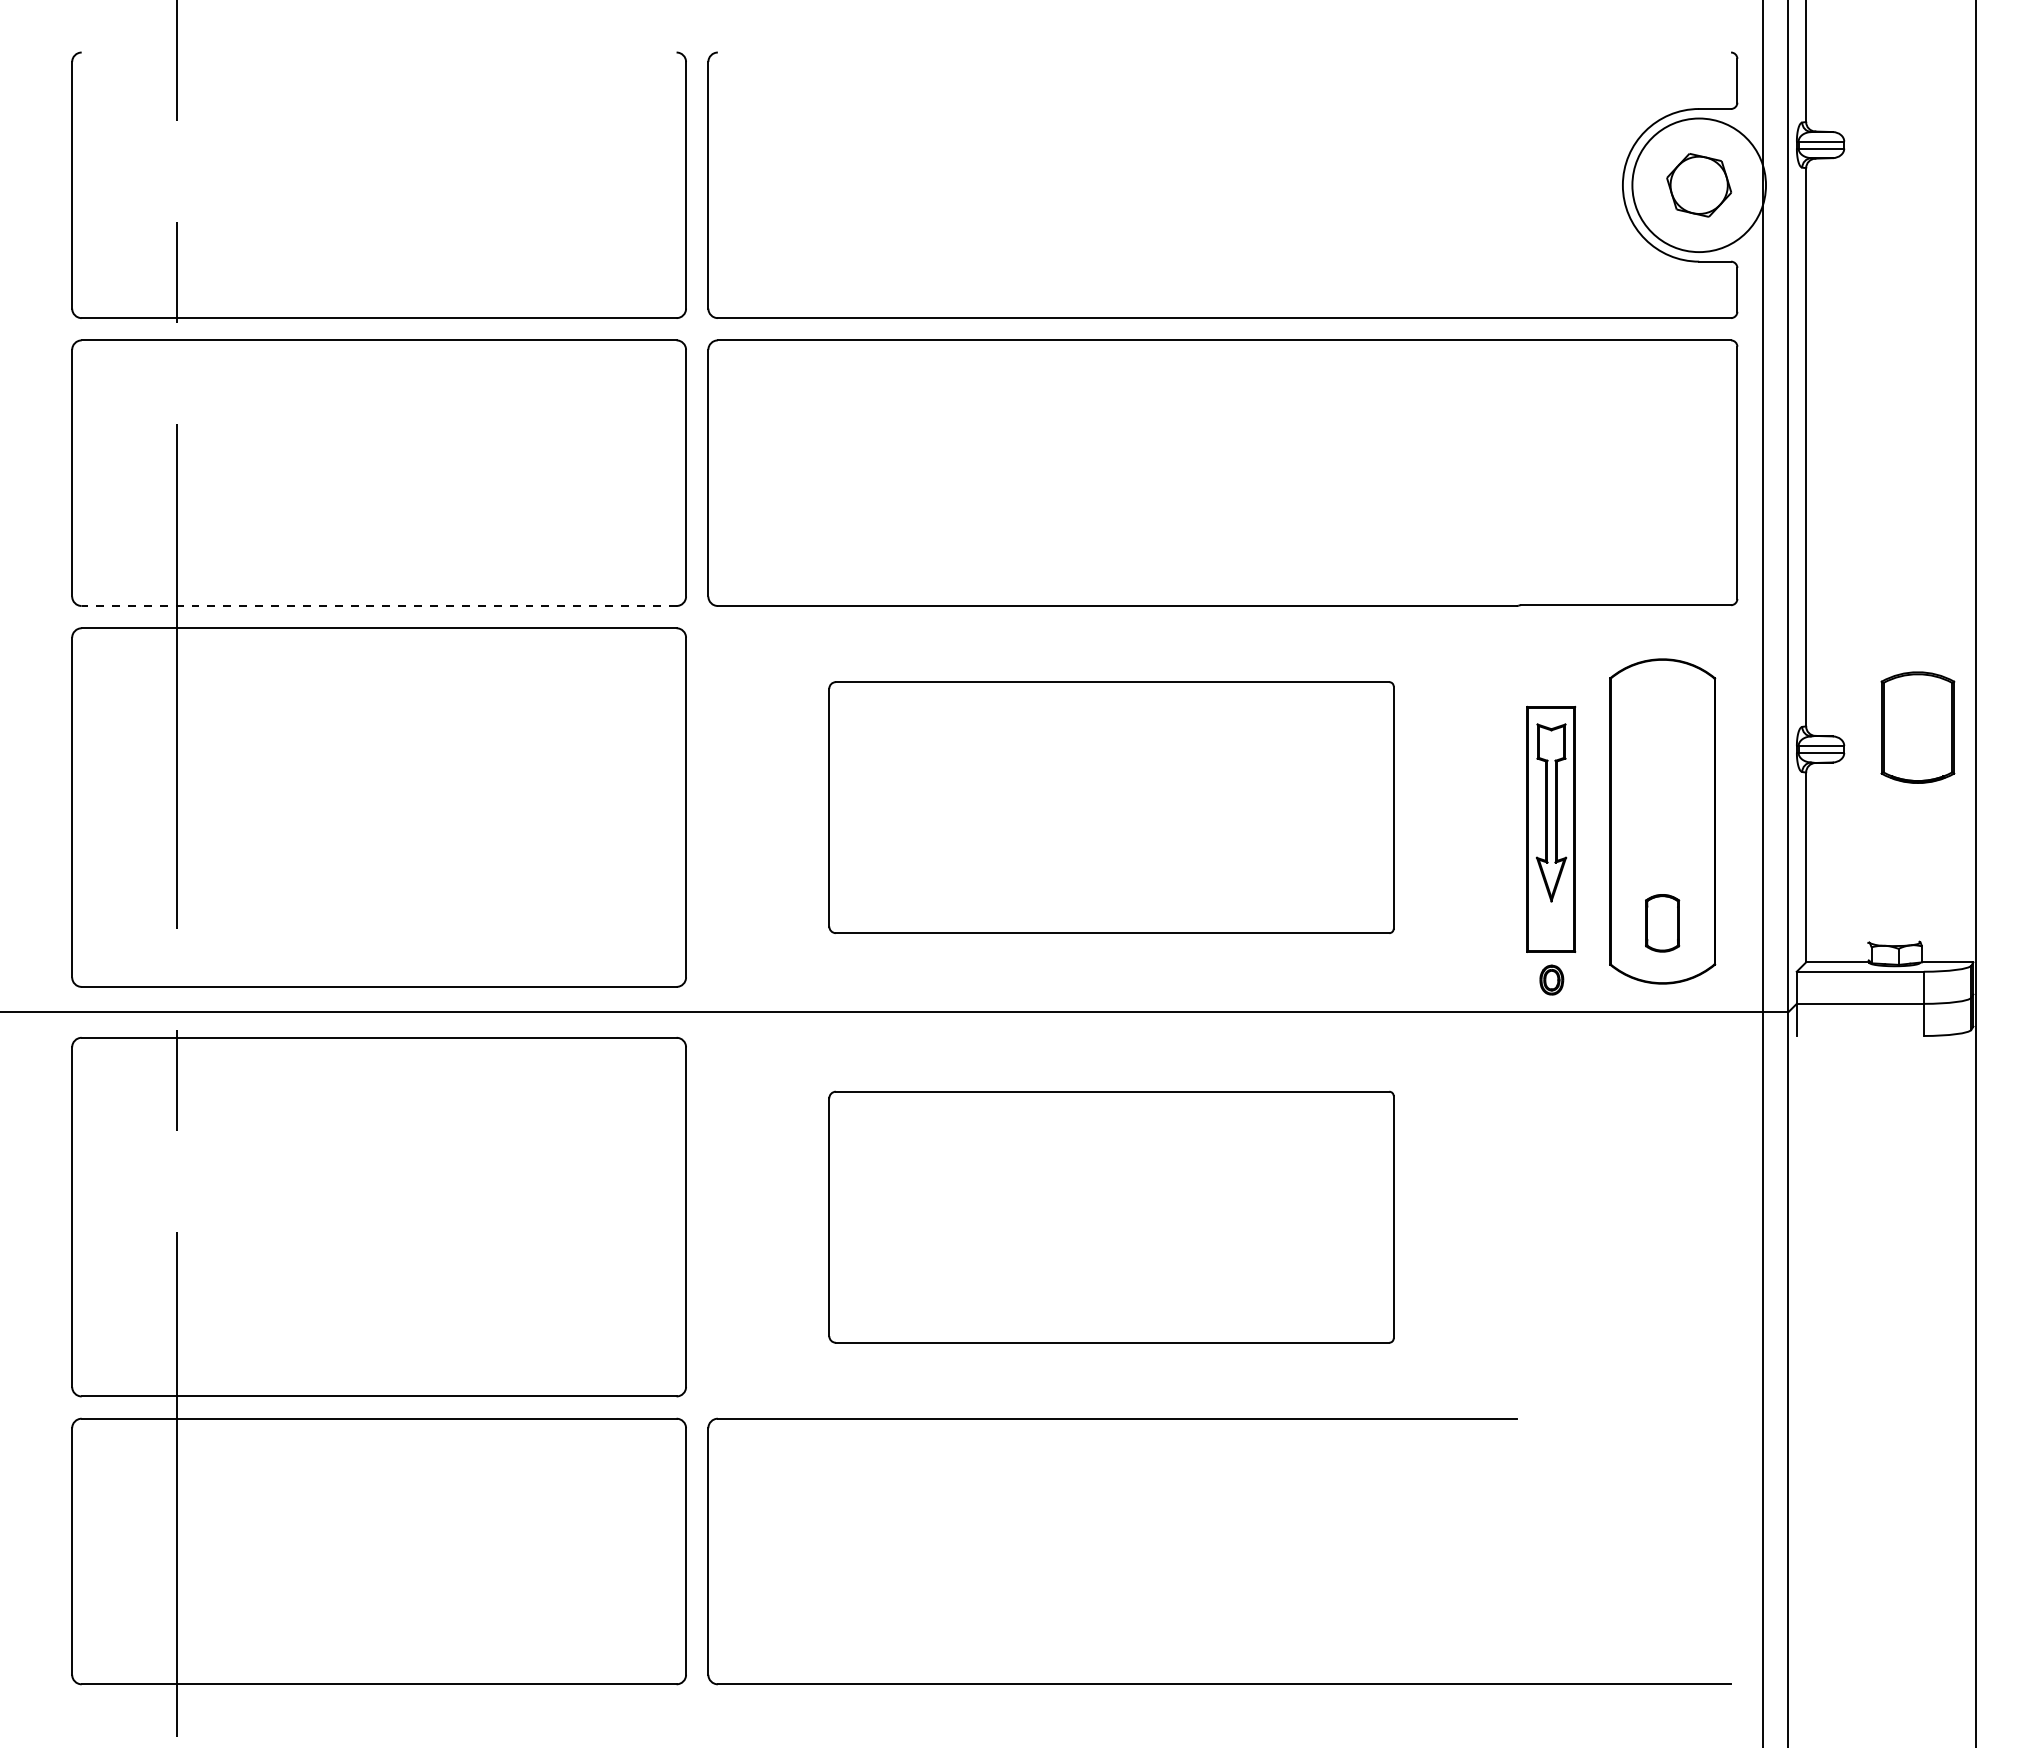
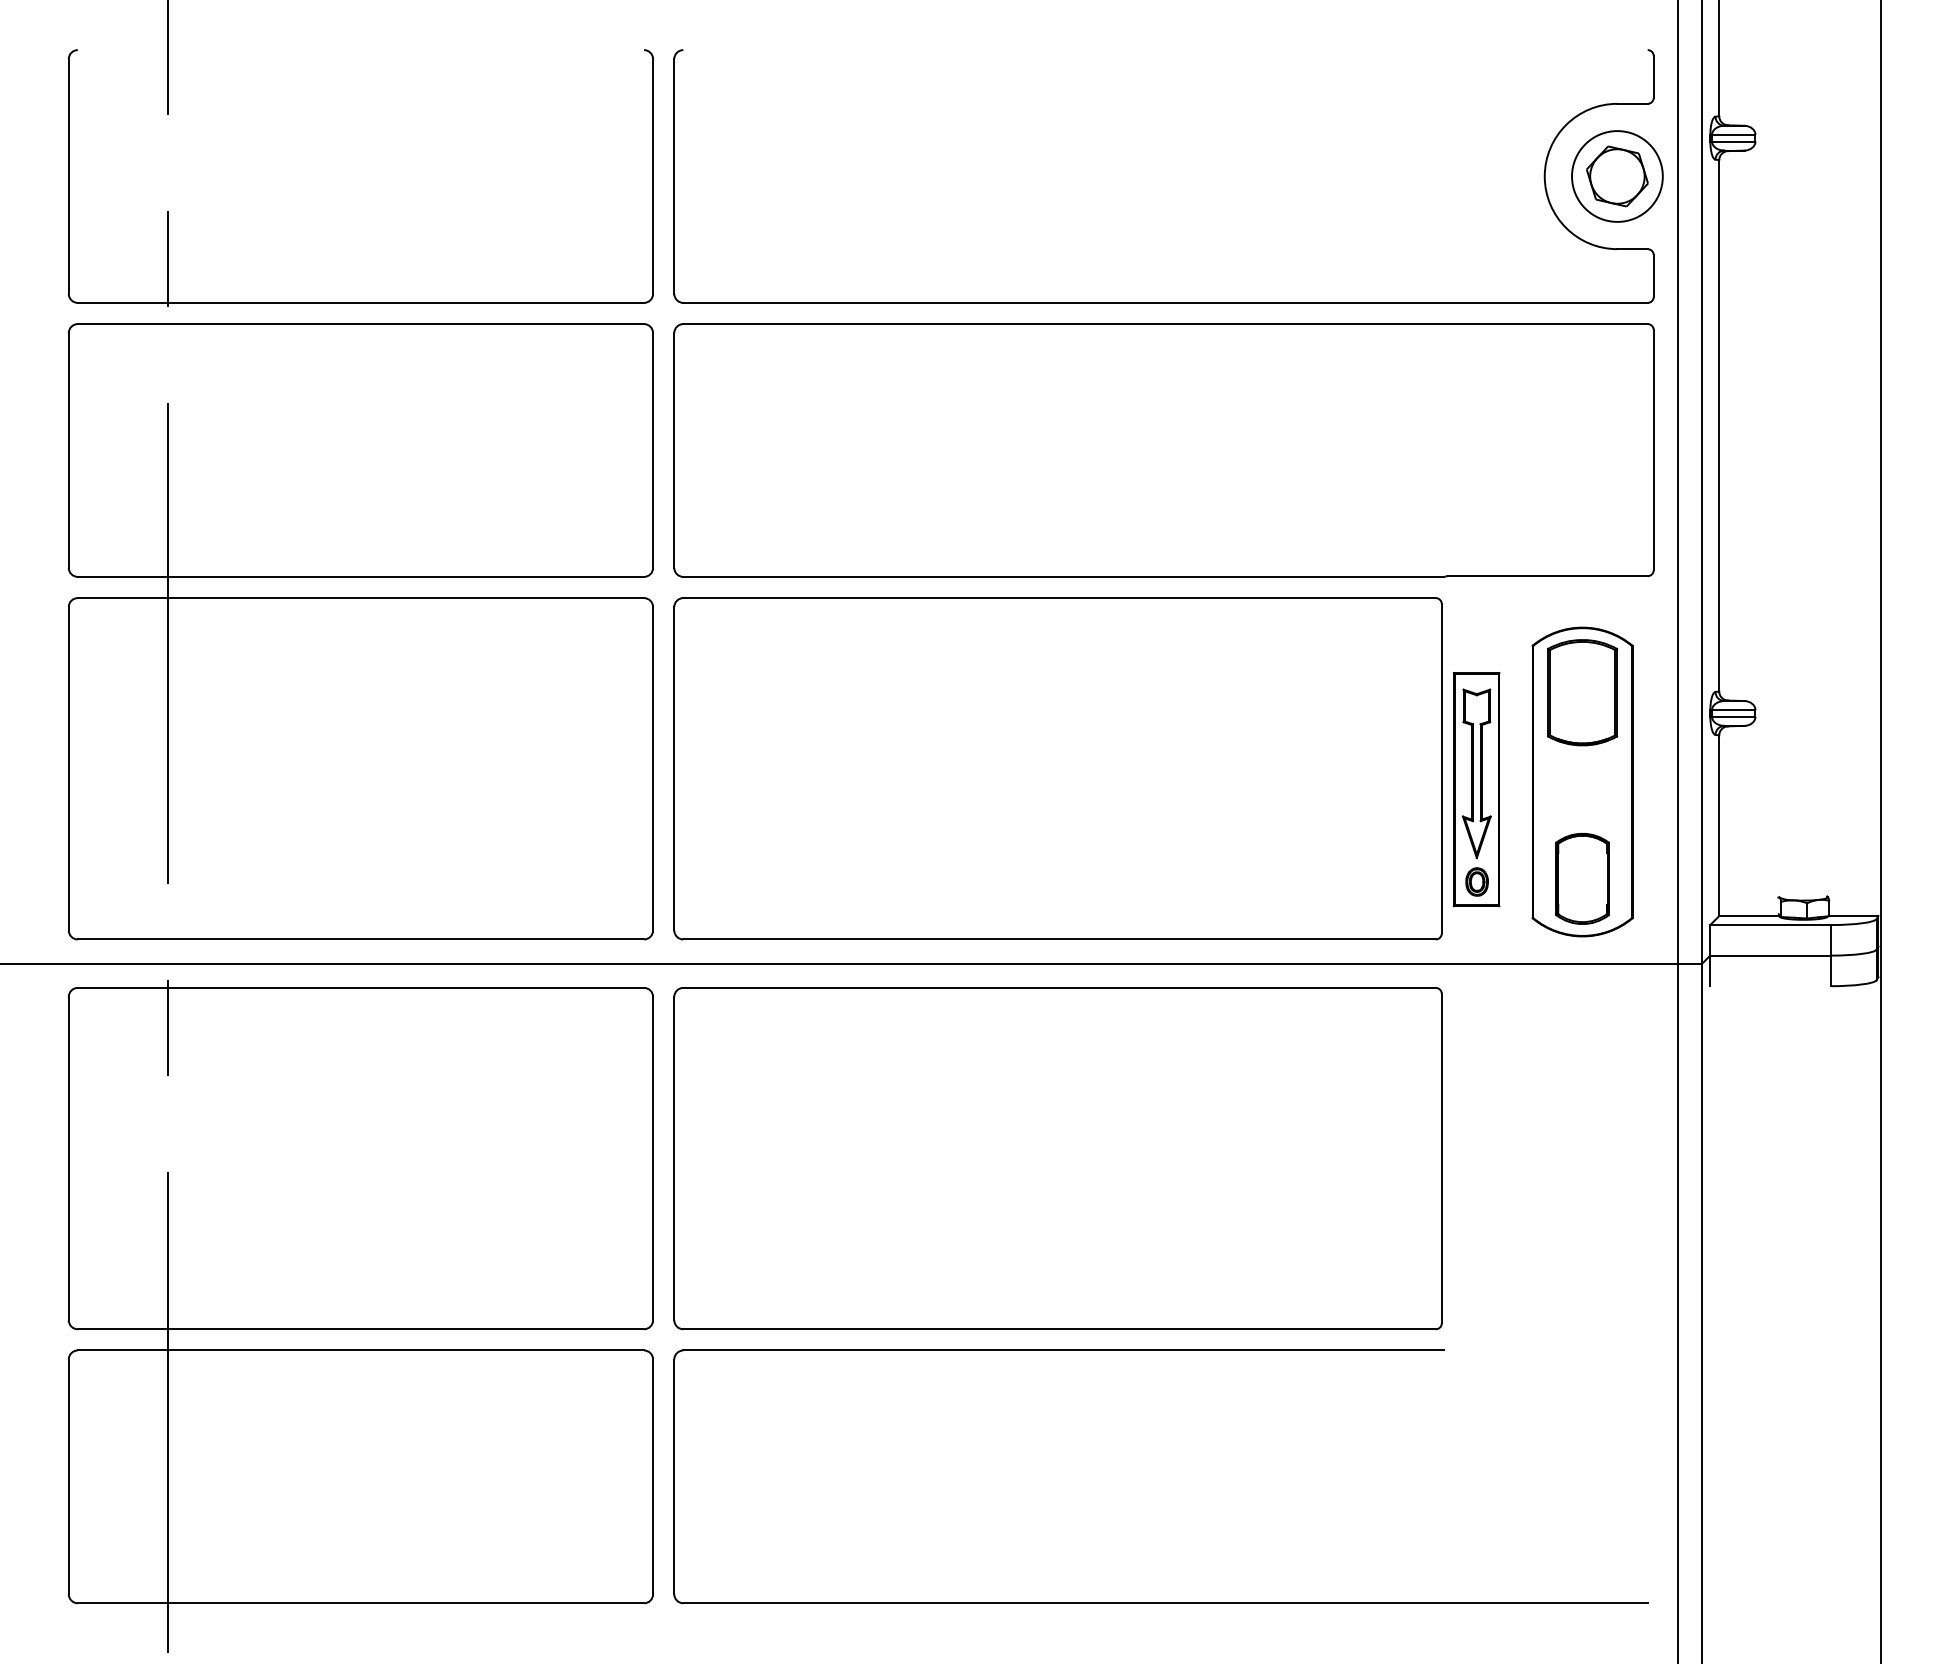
circle: (1699, 185) -> (1617, 176), size x0.71
line: (378, 605) -> (360, 576), dashed -> solid
part: (1917, 727) -> (1582, 692), moved
part: (1110, 807) -> (1057, 768), size x1.43
part: (1662, 922) -> (1582, 878), size x1.67
part: (1551, 979) -> (1476, 881), moved
part: (1110, 1217) -> (1057, 1158), size x1.43

